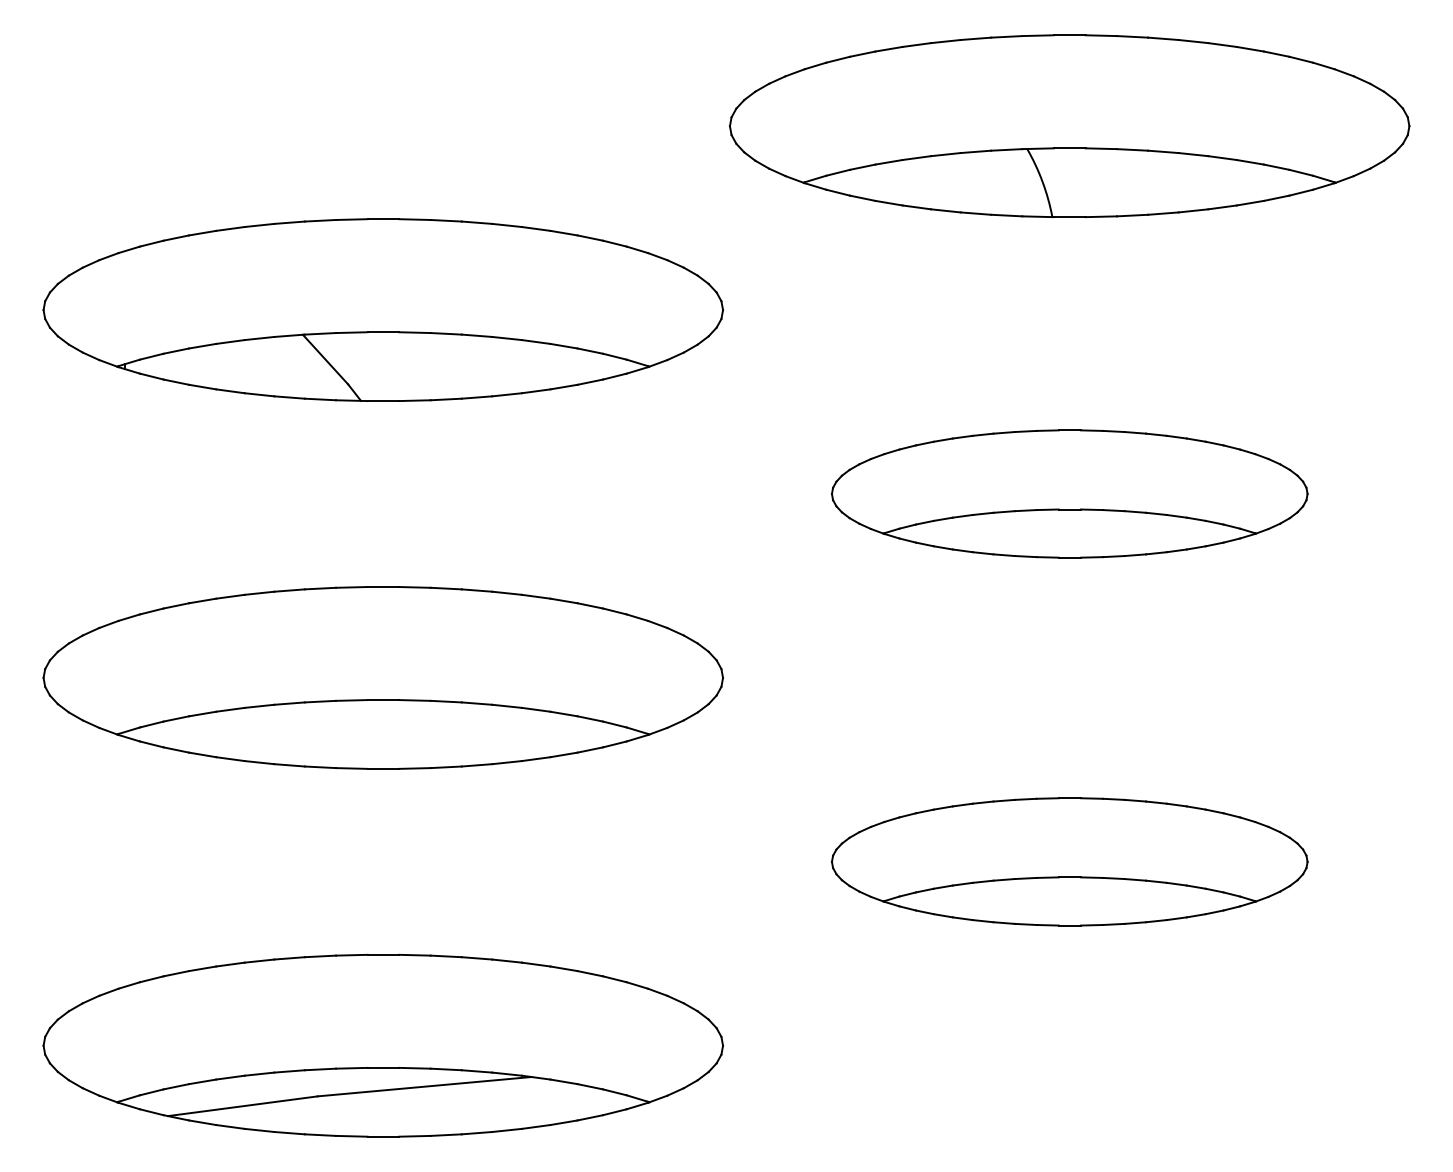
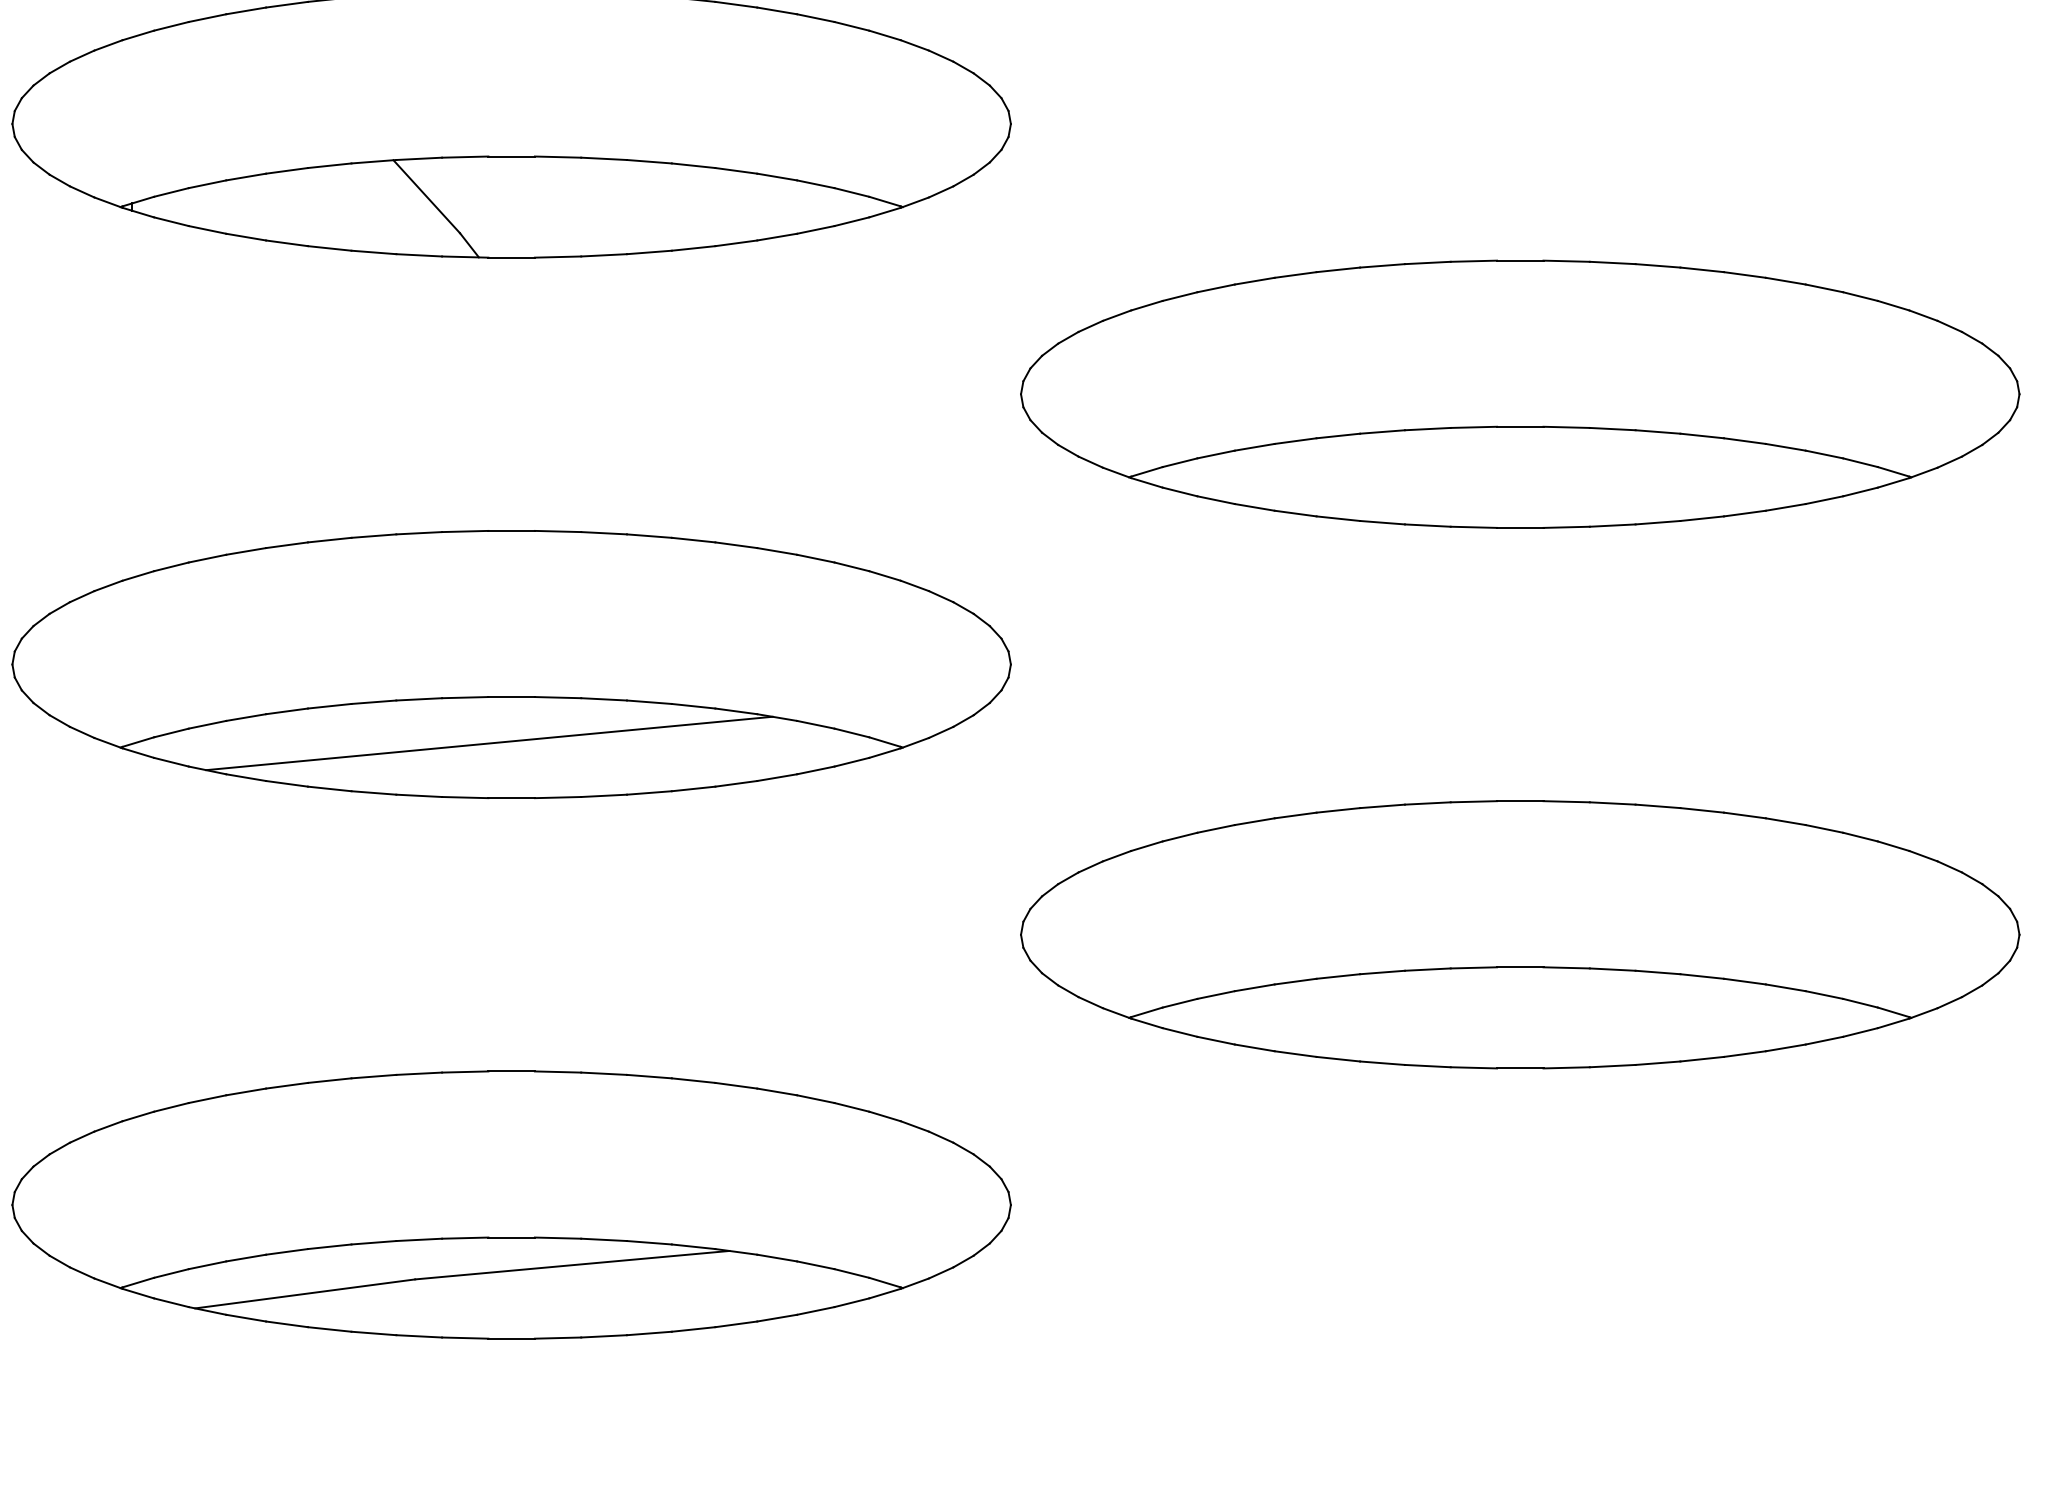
part: (1069, 493) -> (1520, 393), size x1.43
line: (367, 731) -> (488, 743), added
part: (1069, 861) -> (1520, 934), size x1.43

